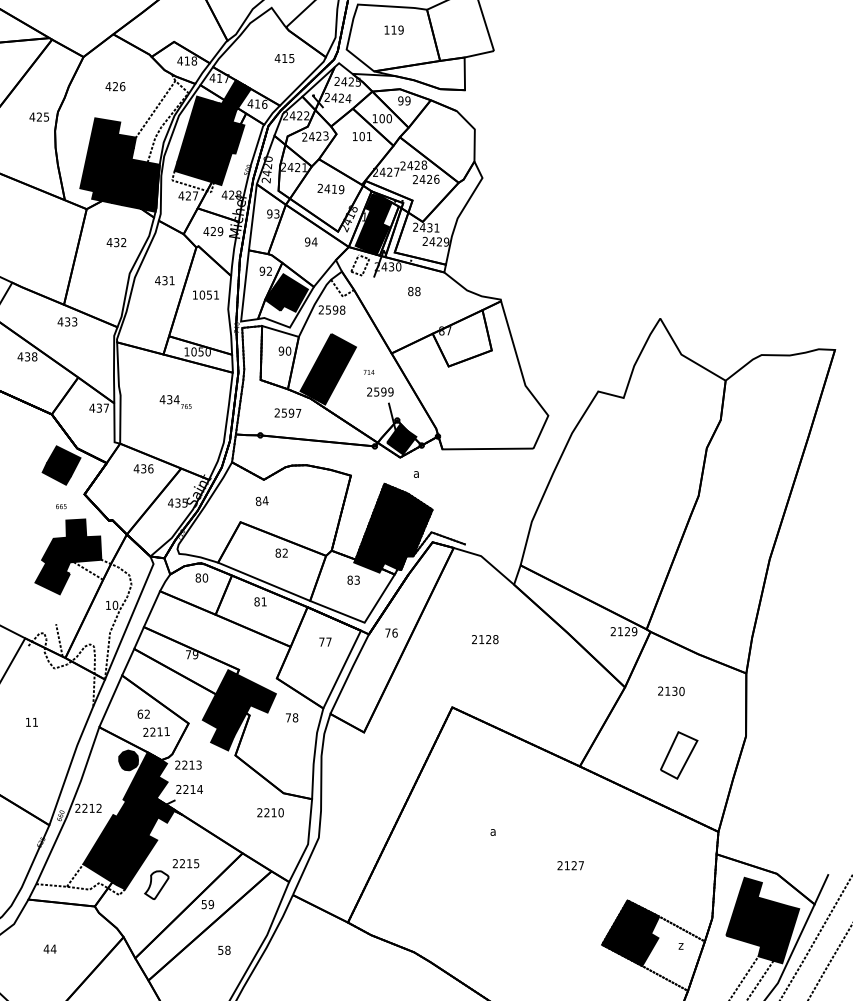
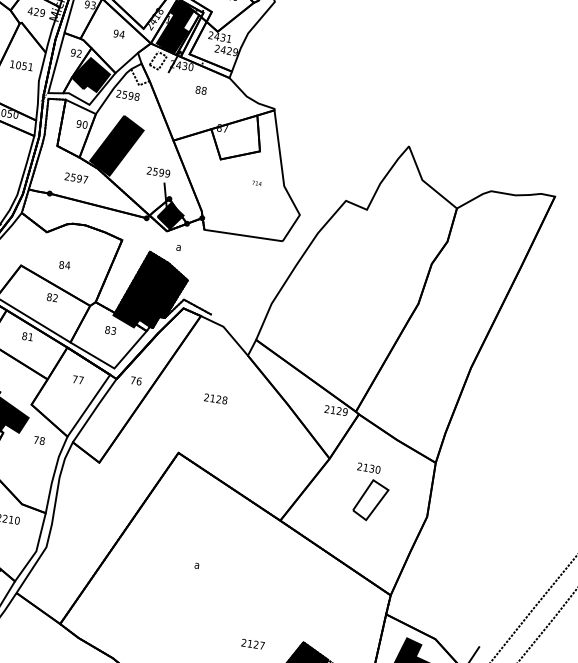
text: (368, 372) -> (256, 183), moved
text: (261, 500) -> (64, 264), moved
part: (679, 755) -> (371, 500), moved
text: (570, 865) -> (252, 644), moved

